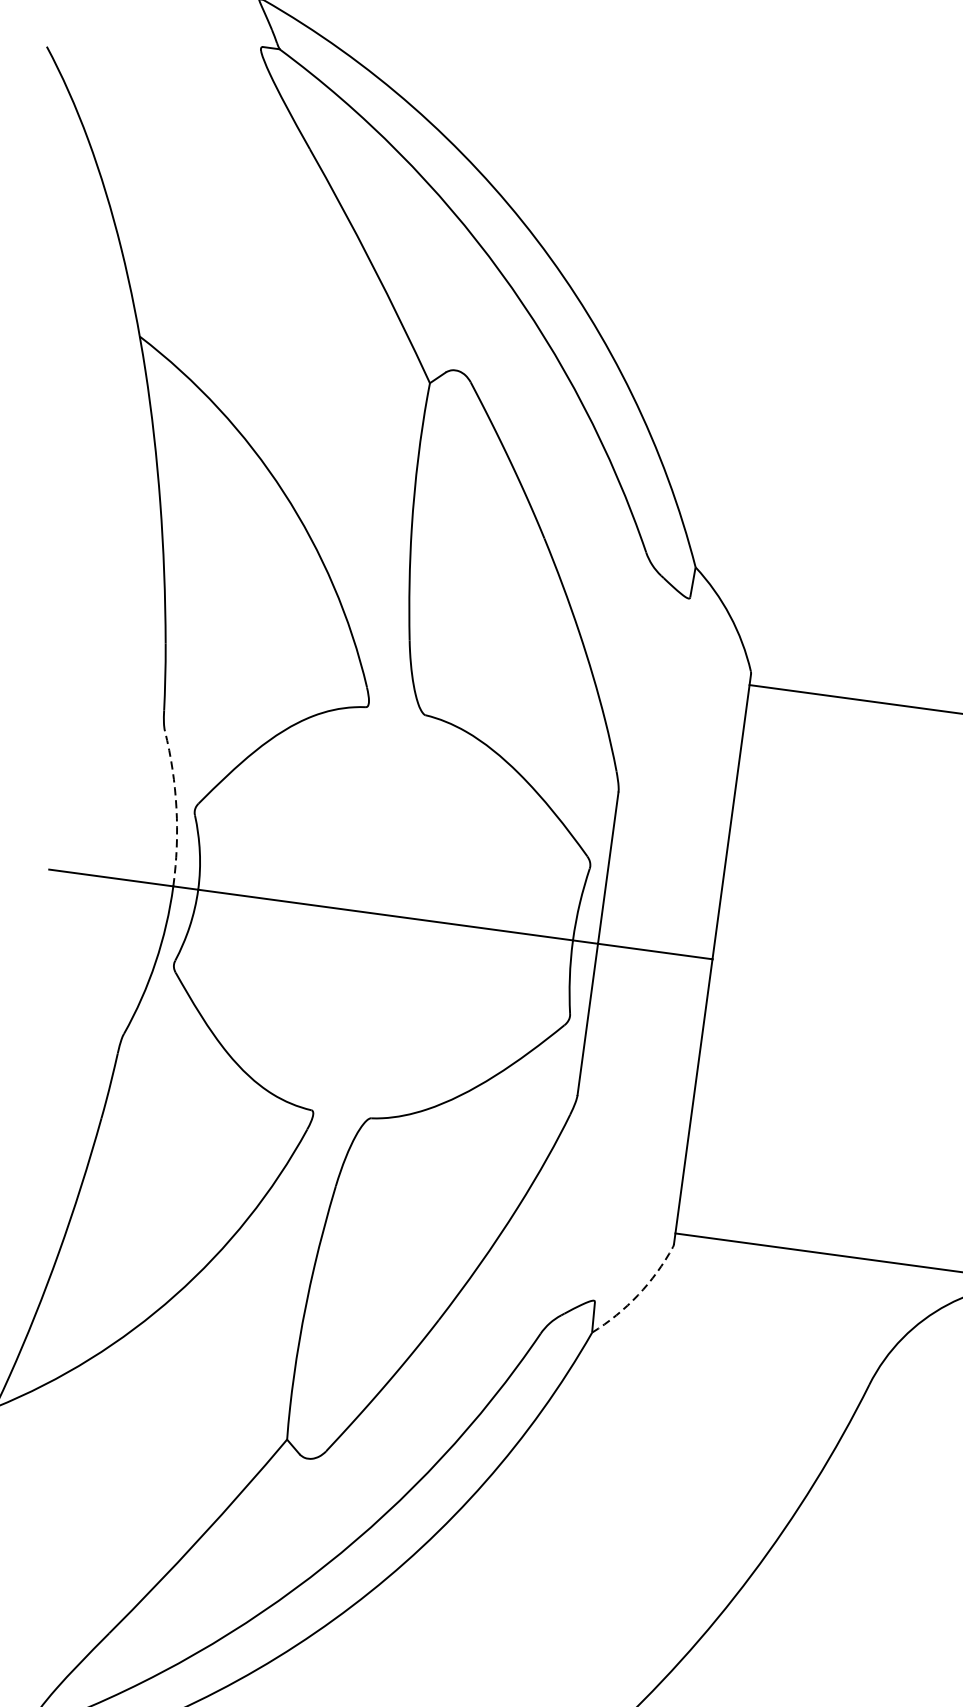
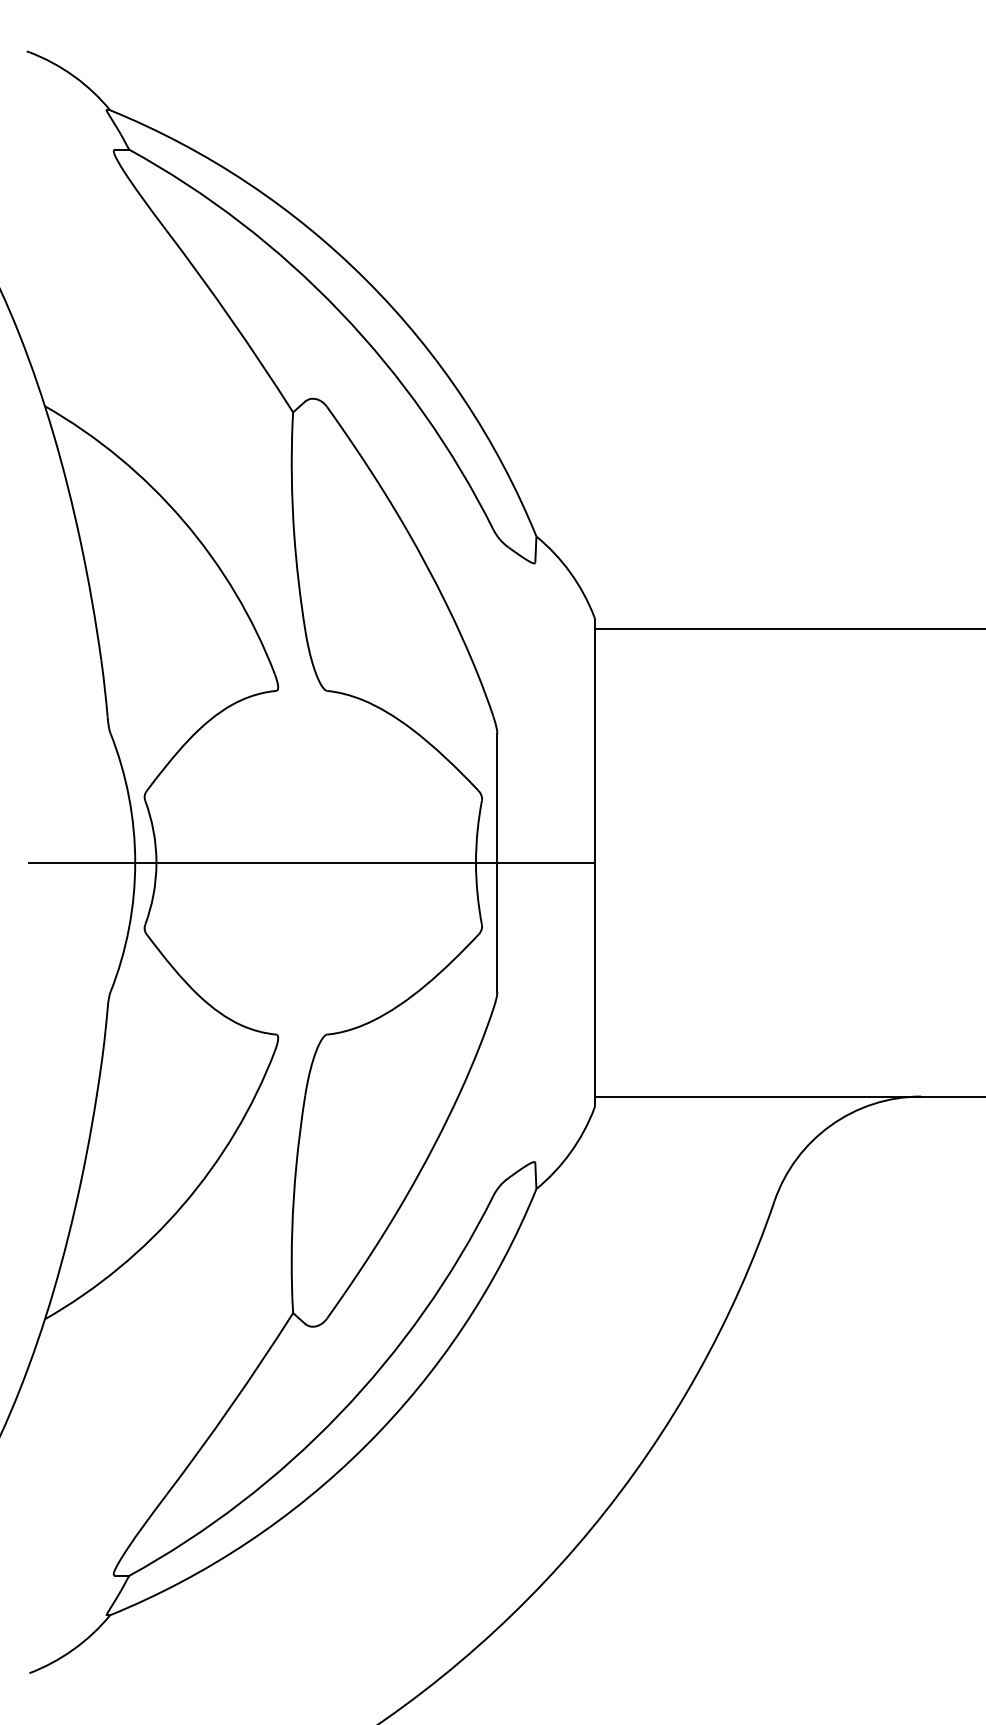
arc: (176, 808) -> (129, 797), dashed -> solid
arc: (637, 1295) -> (570, 1152), dashed -> solid

